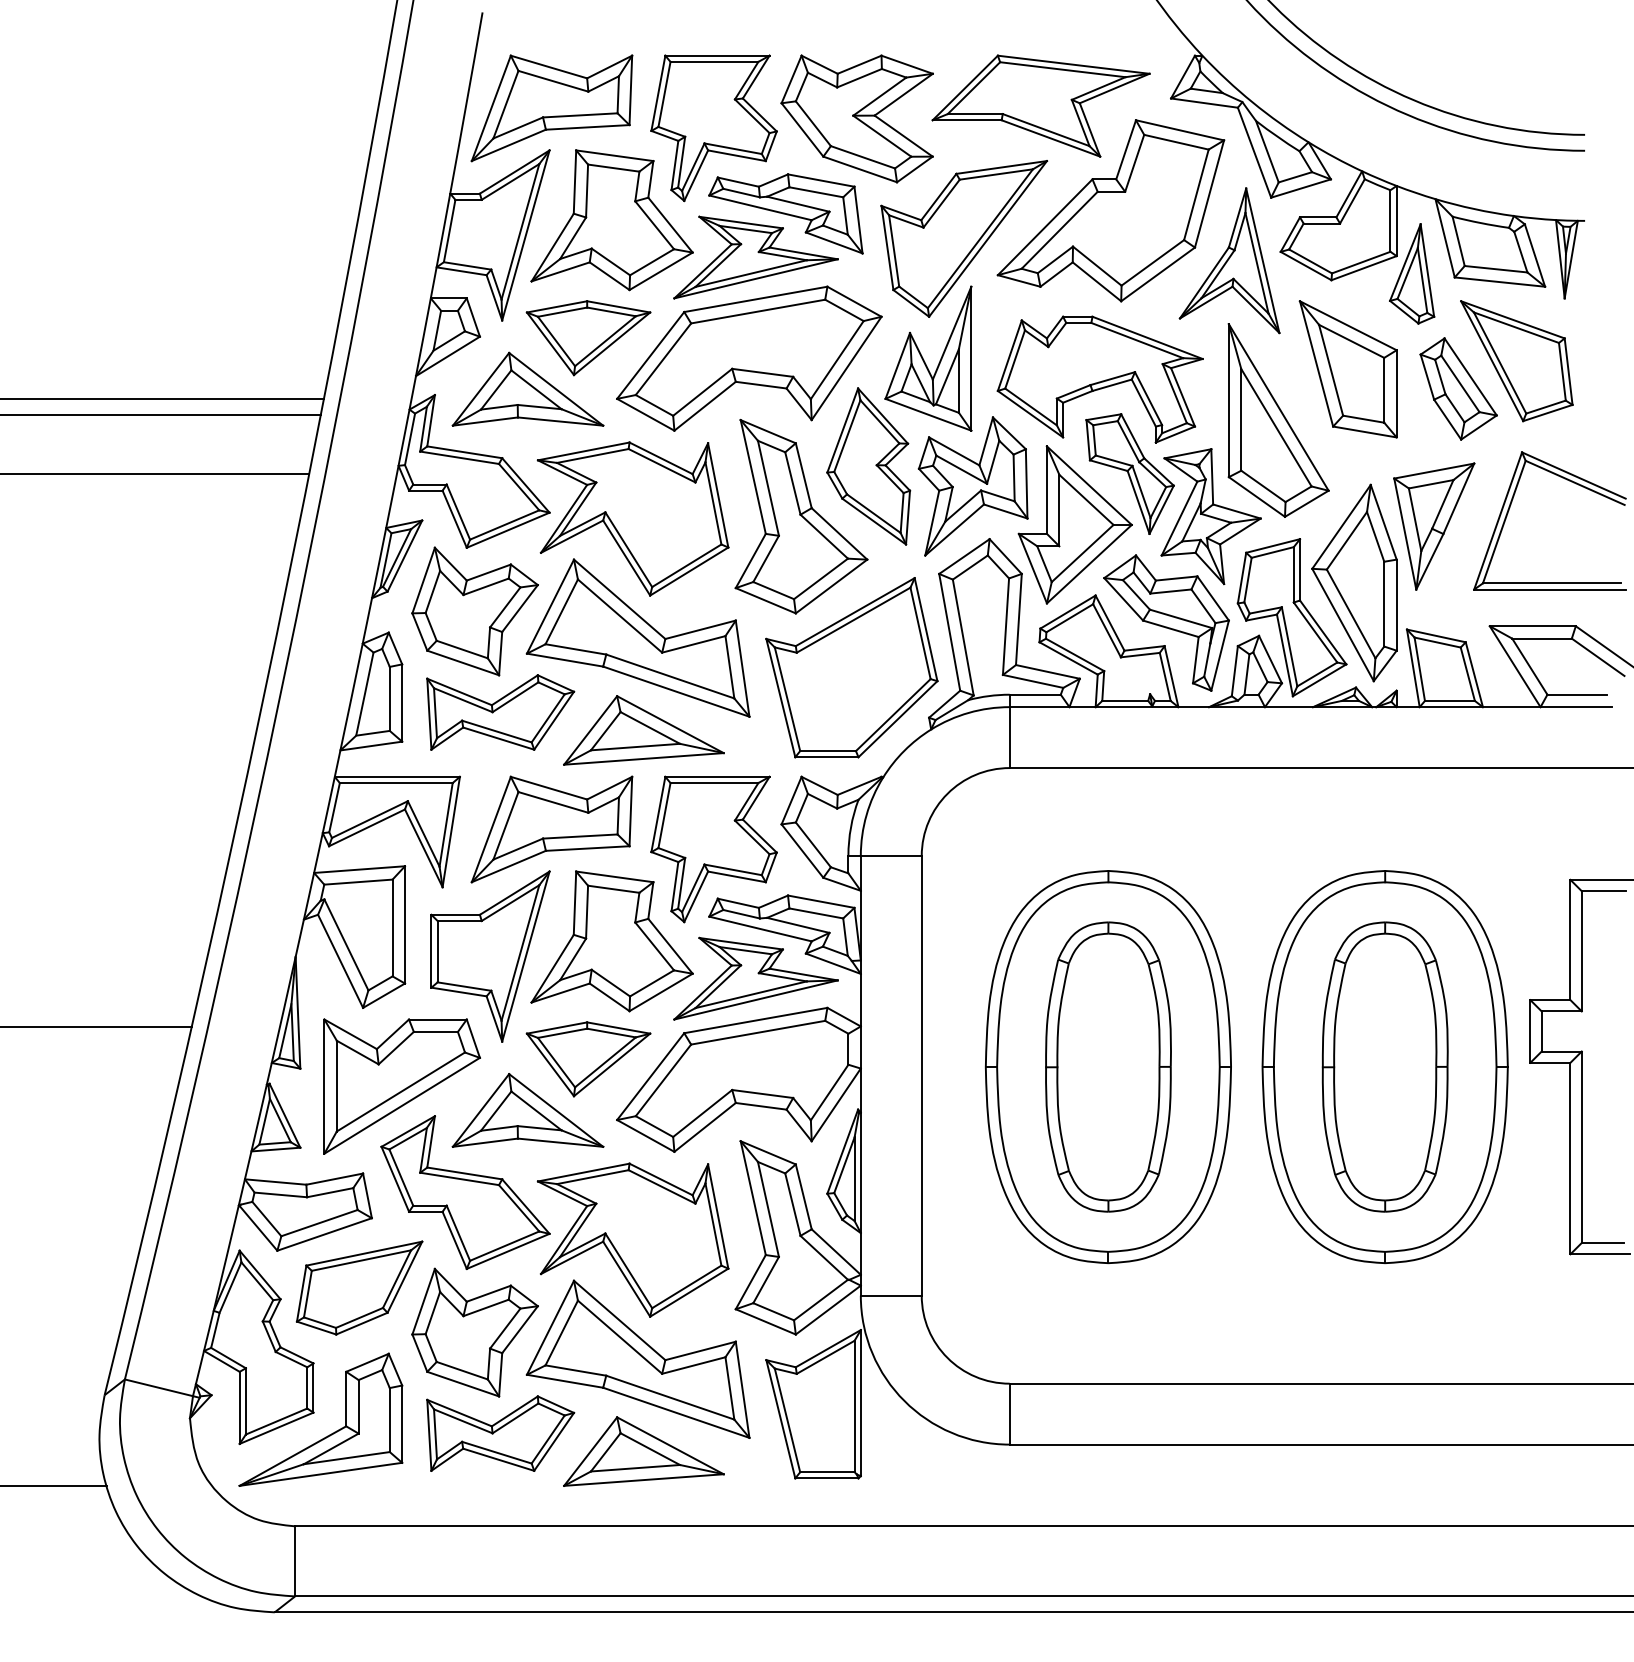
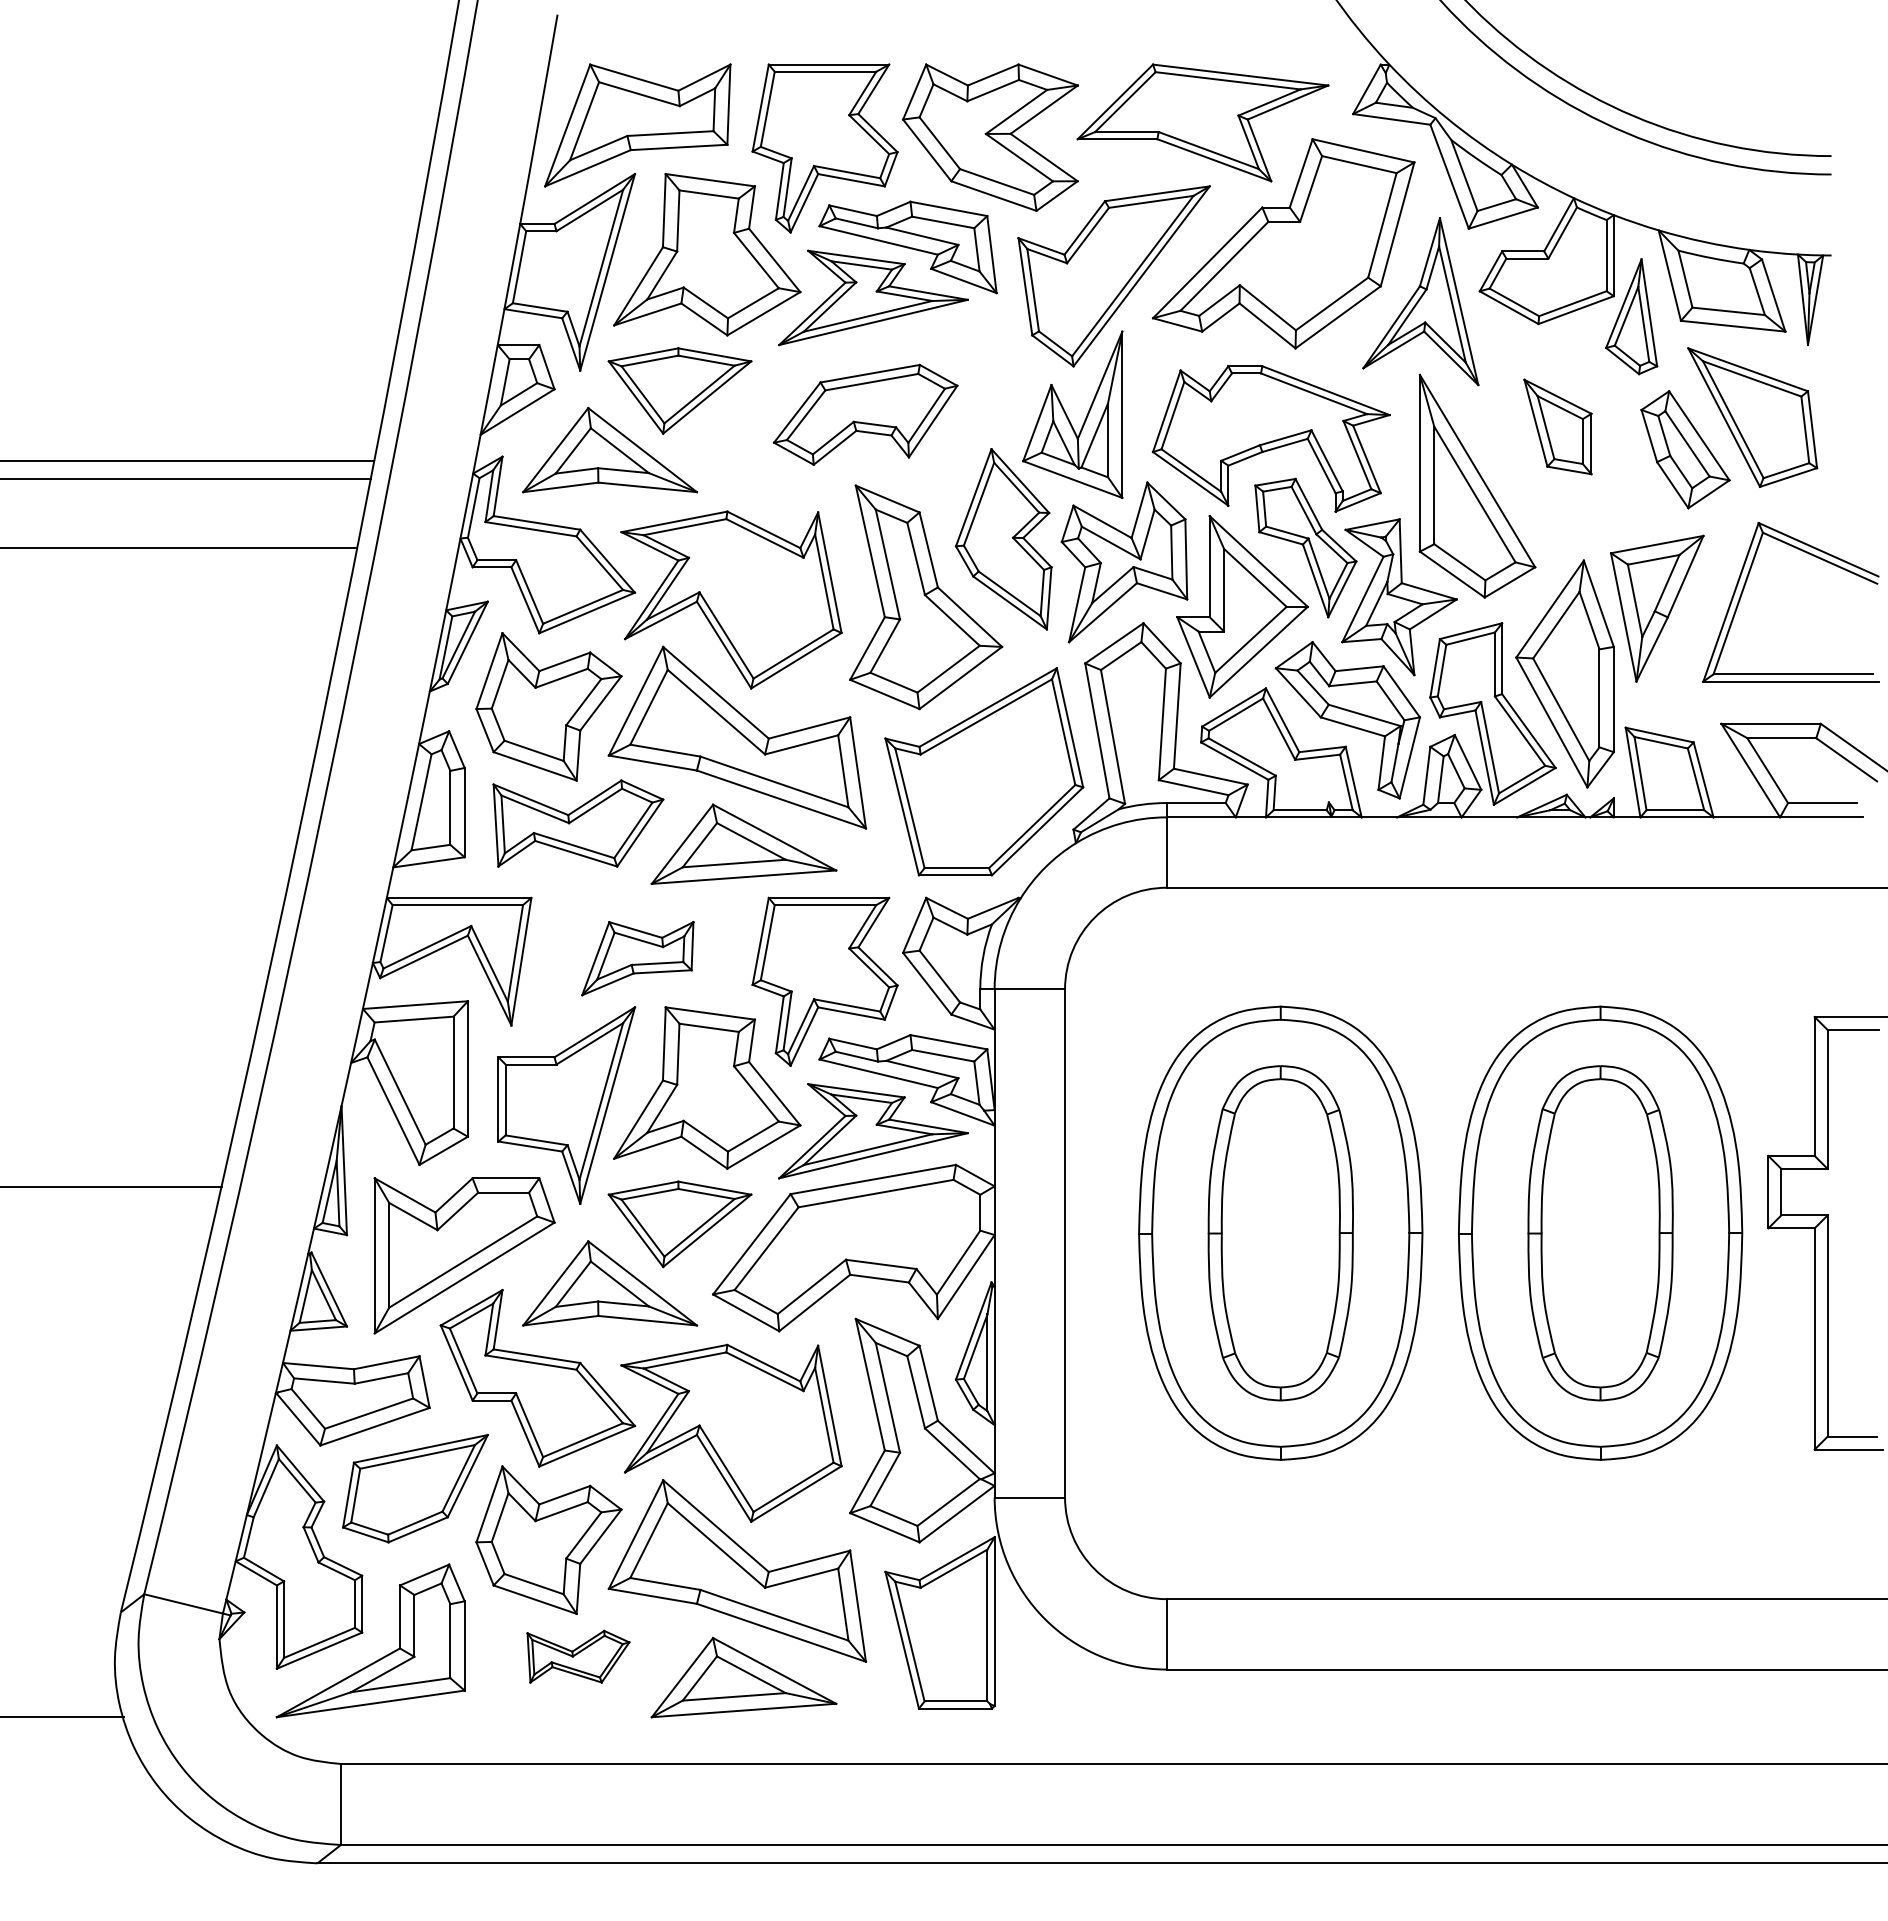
part: (749, 358) -> (865, 414), size x0.6
part: (1347, 368) -> (1557, 426), size x0.6
part: (551, 829) -> (637, 958), size x0.6
part: (500, 1433) -> (578, 1656), size x0.6

